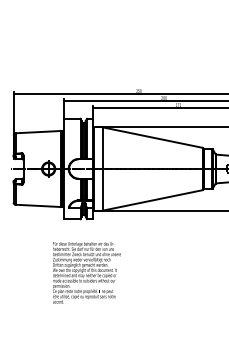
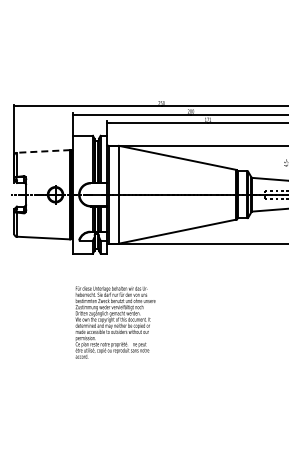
line: (38, 132) -> (43, 151), solid -> dashed
text: (86, 272) -> (115, 322), moved

